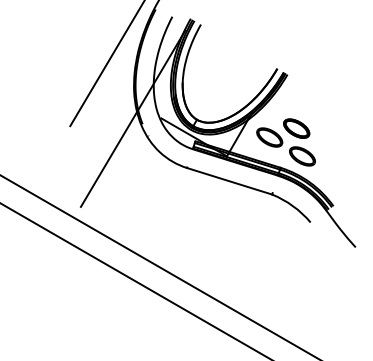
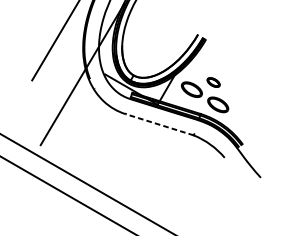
part: (296, 128) -> (213, 82), size x0.6
line: (229, 181) -> (159, 124), solid -> dashed

